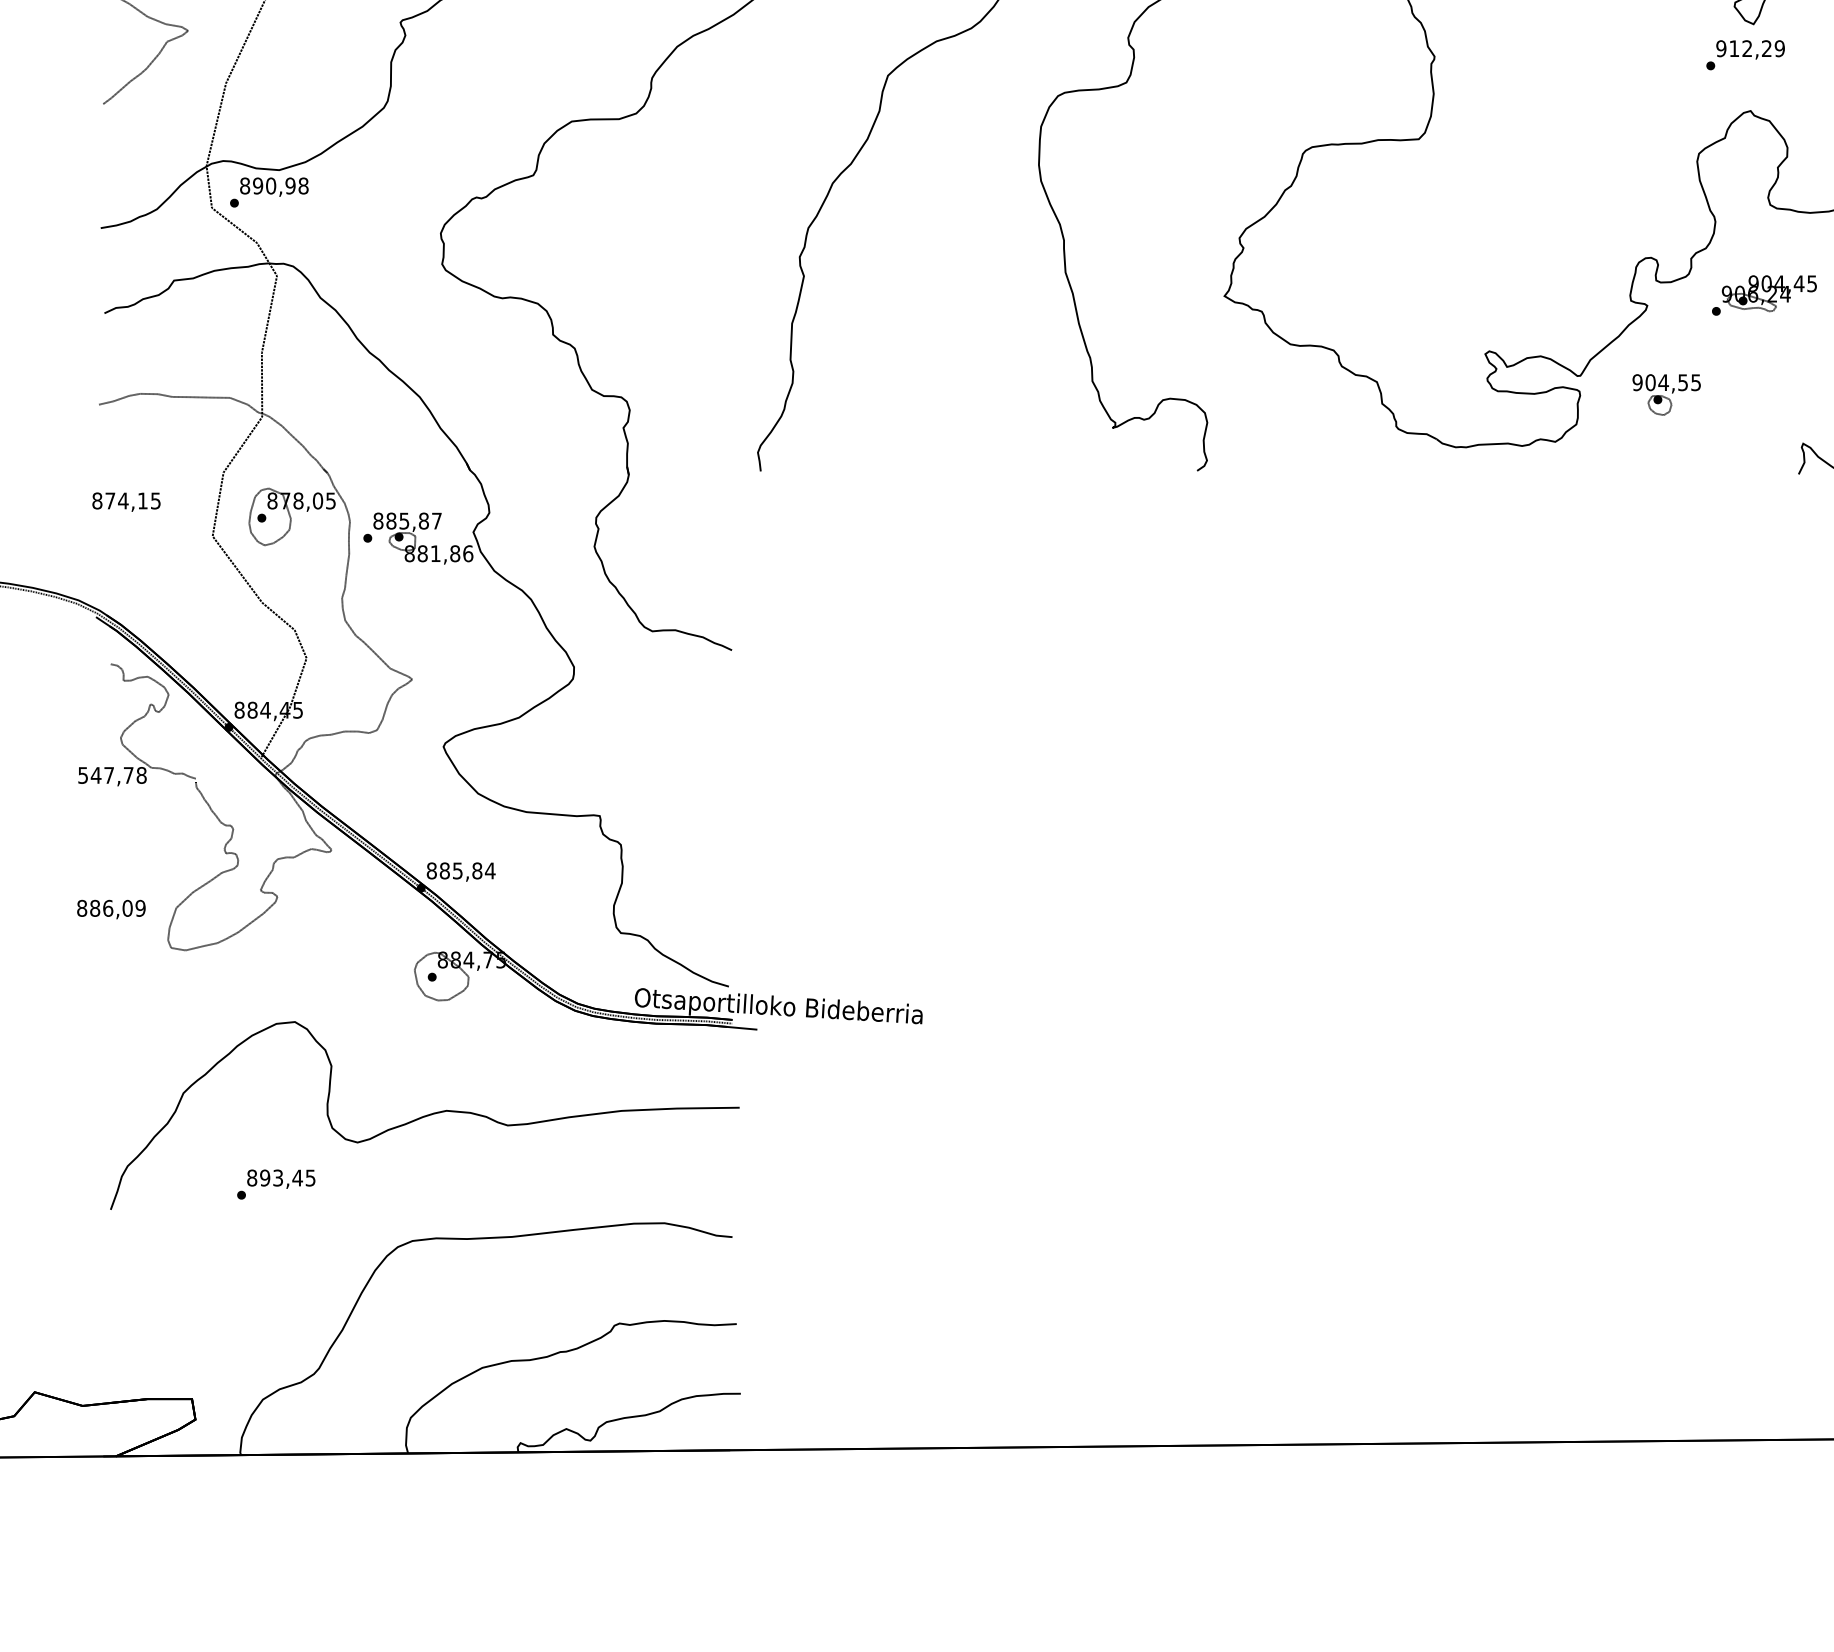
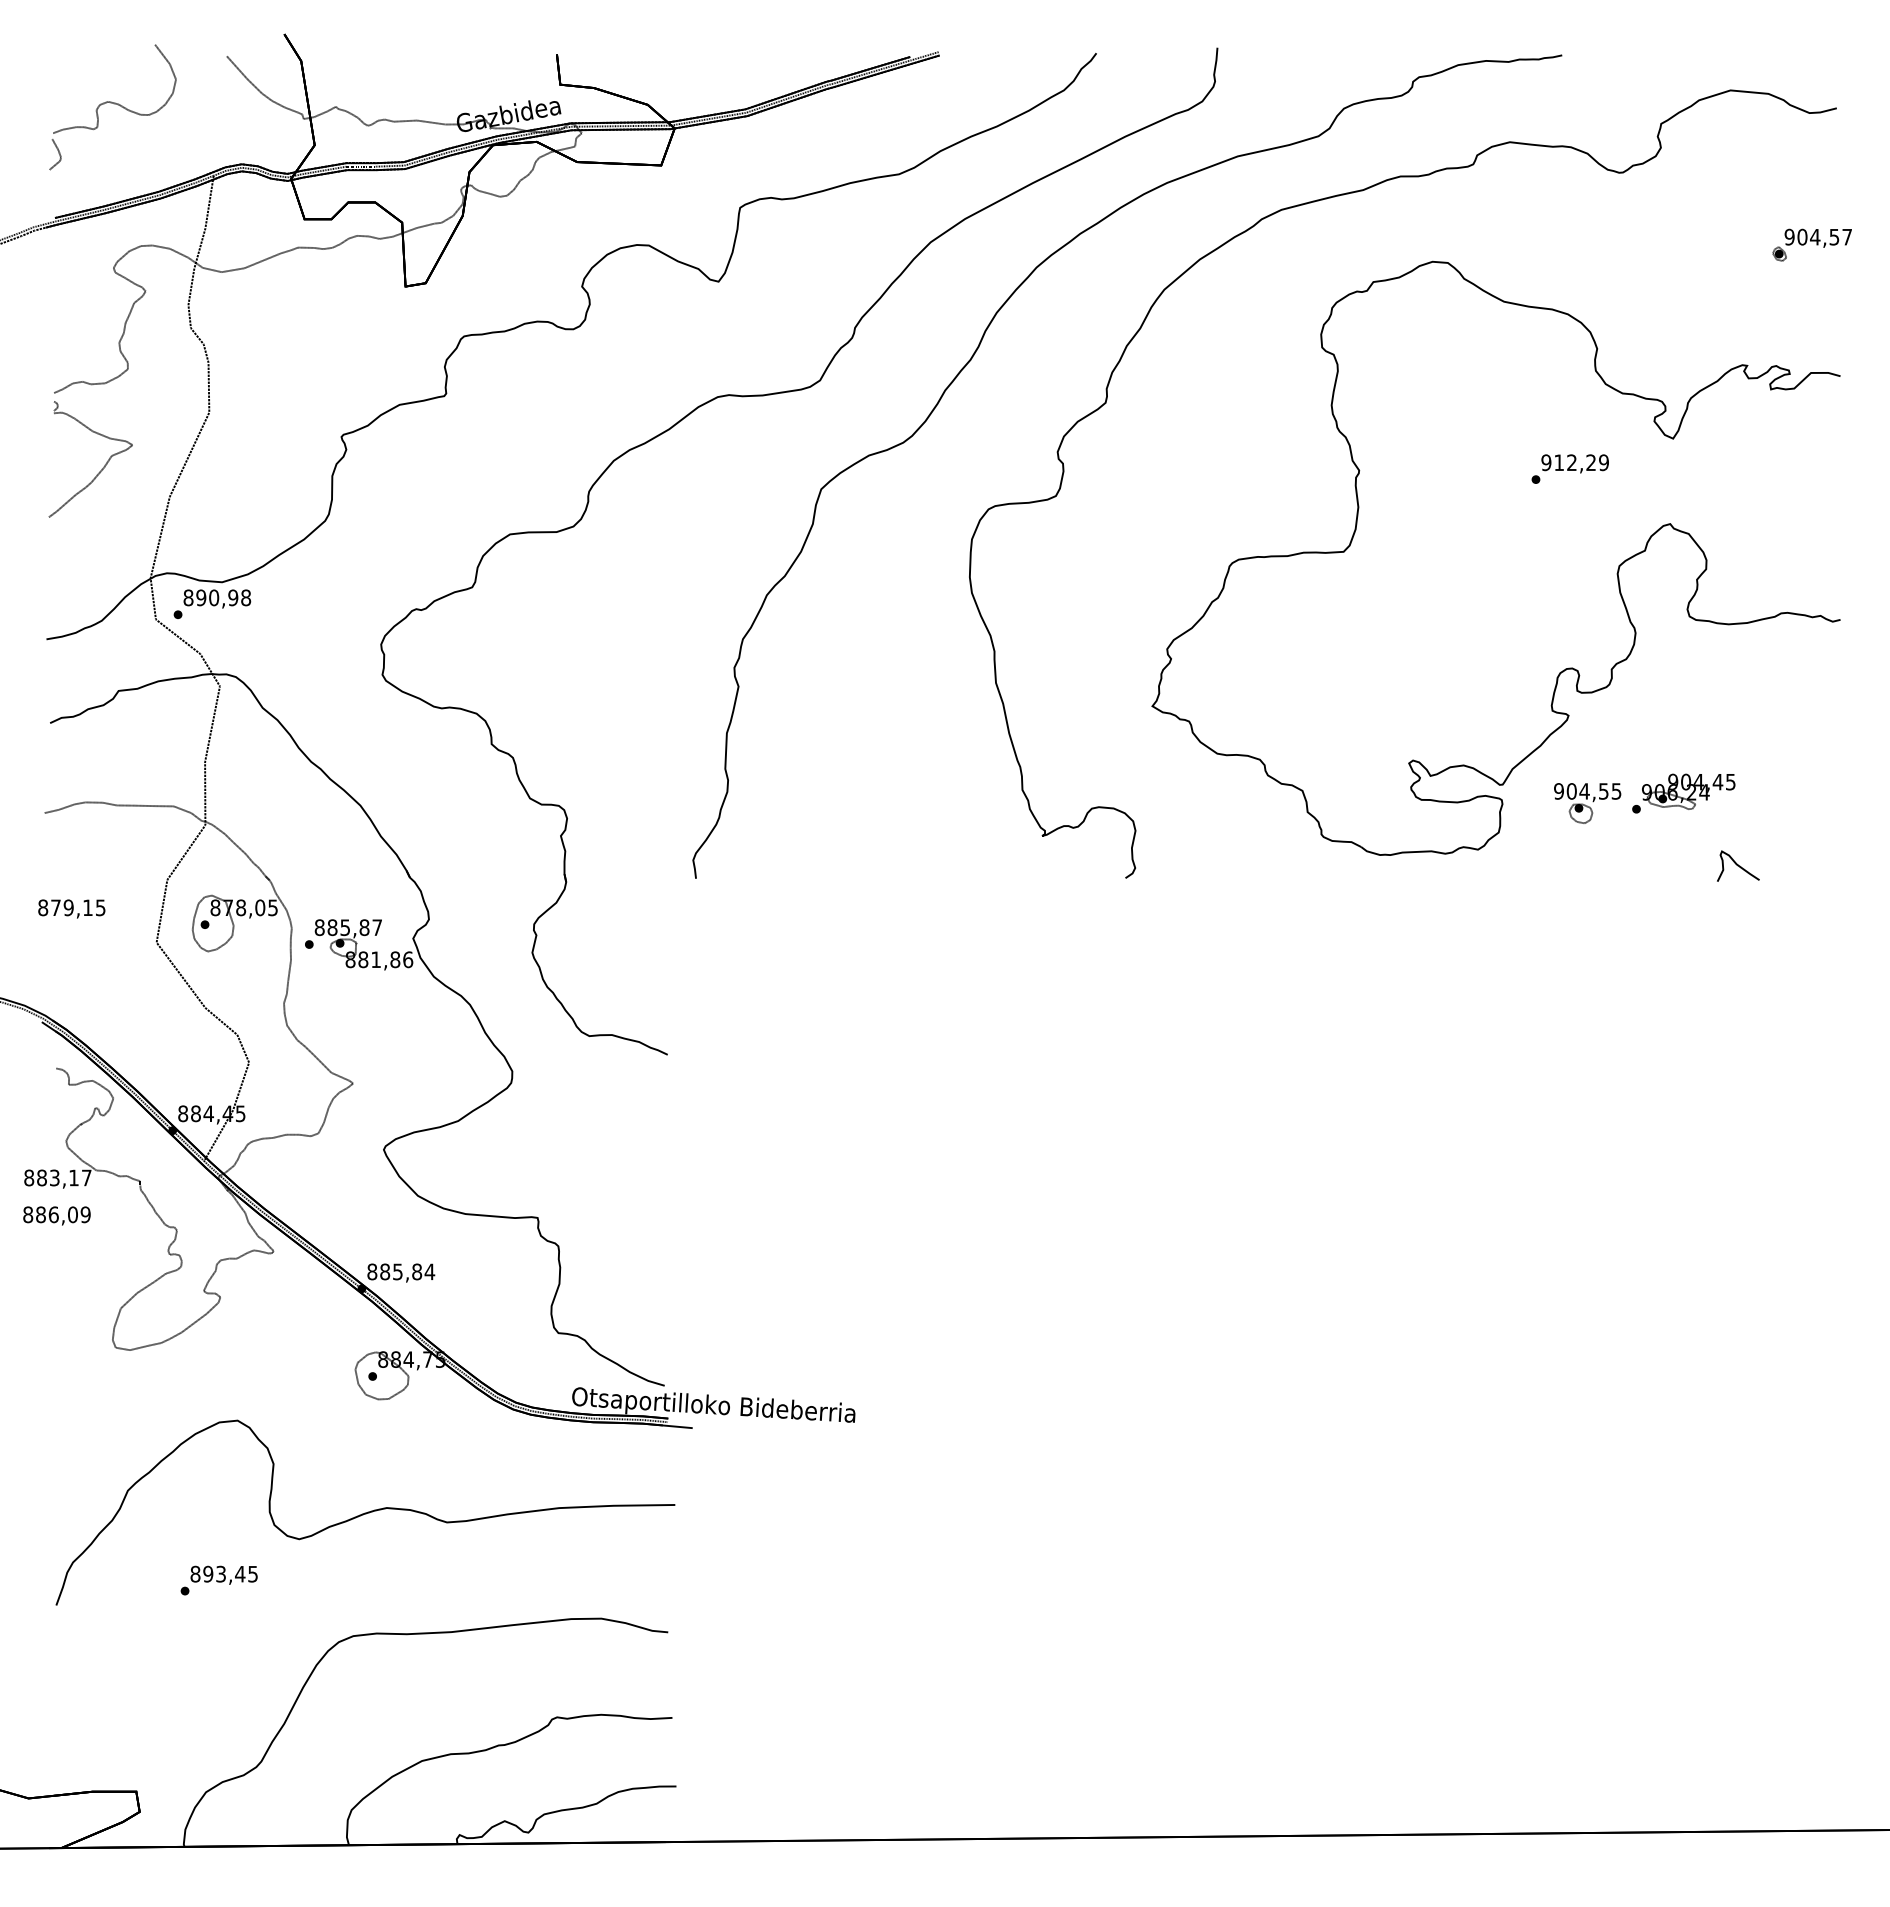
text: (1744, 54) -> (1569, 468), moved
part: (1764, 295) -> (1683, 793), moved
text: (123, 500) -> (68, 907), 874,15 -> 879,15
text: (111, 774) -> (57, 1177), 547,78 -> 883,17
text: (110, 909) -> (56, 1215), moved

